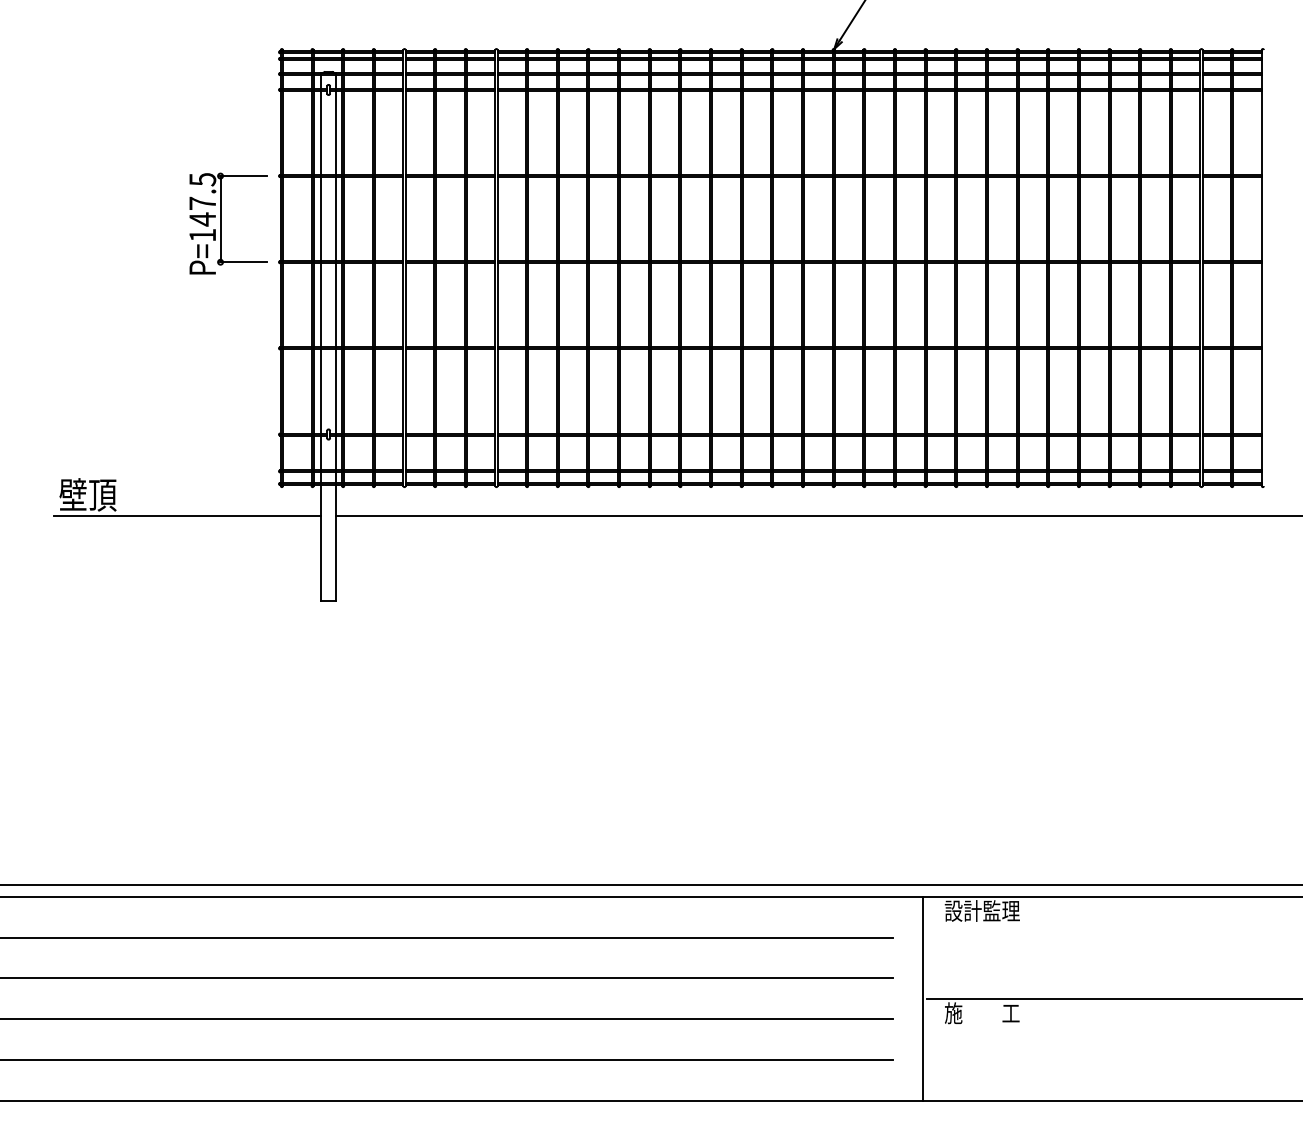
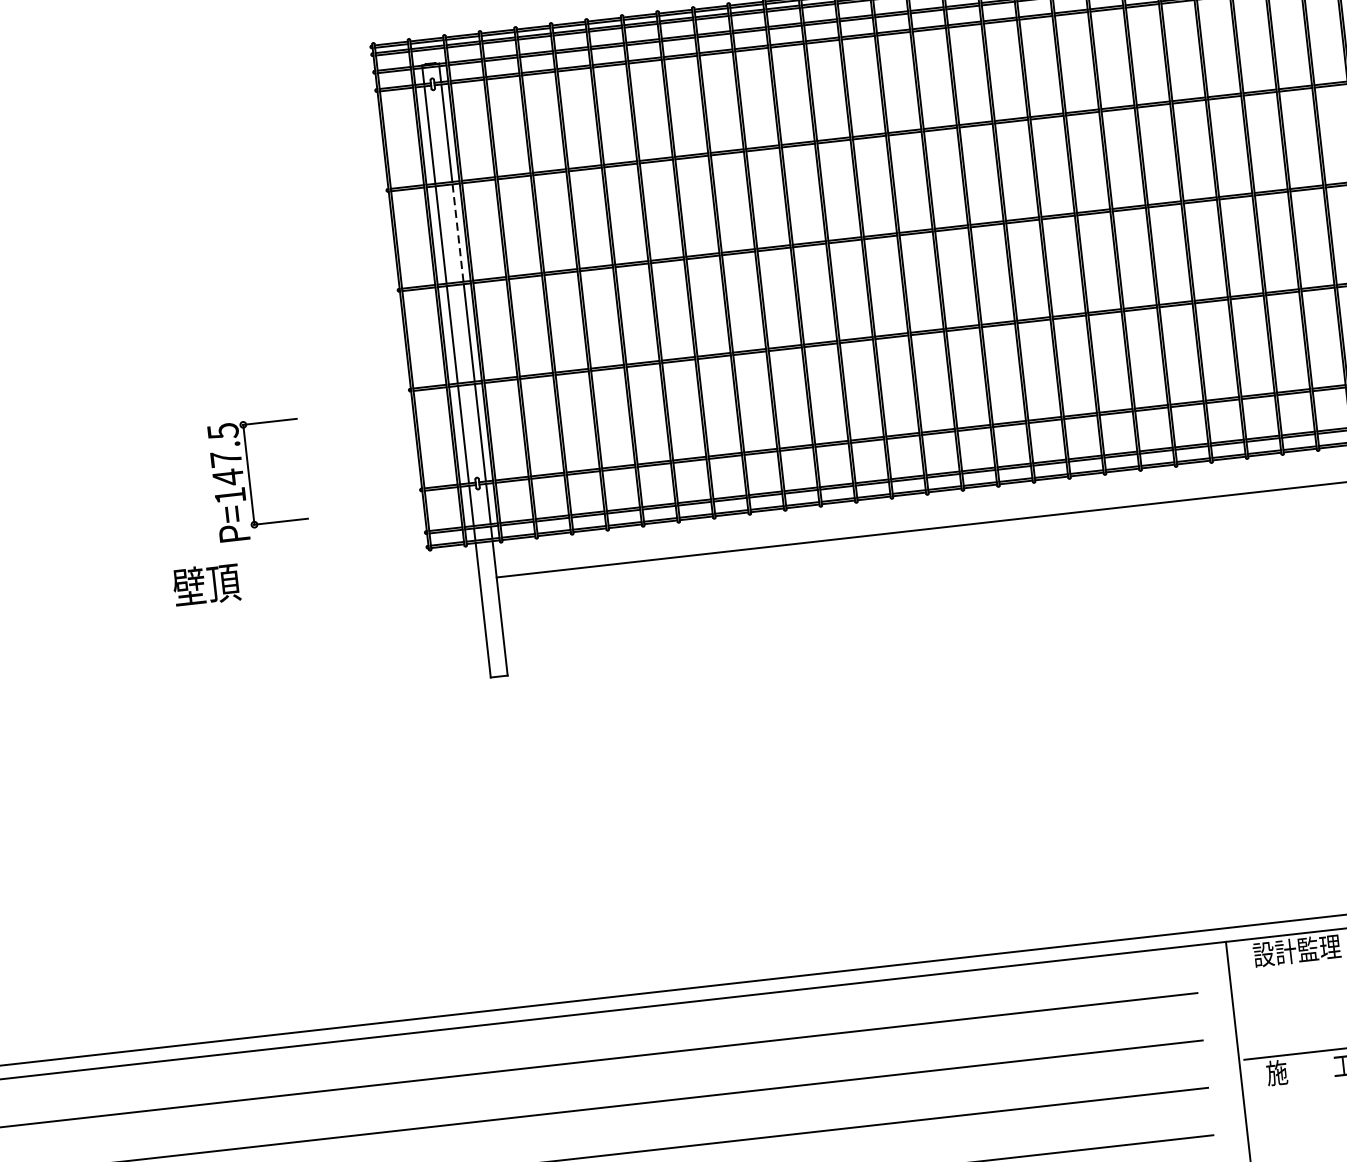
line: (335, 219) -> (457, 233), solid -> dashed
part: (221, 223) -> (250, 479), moved
line: (187, 516) -> (324, 596), removed

